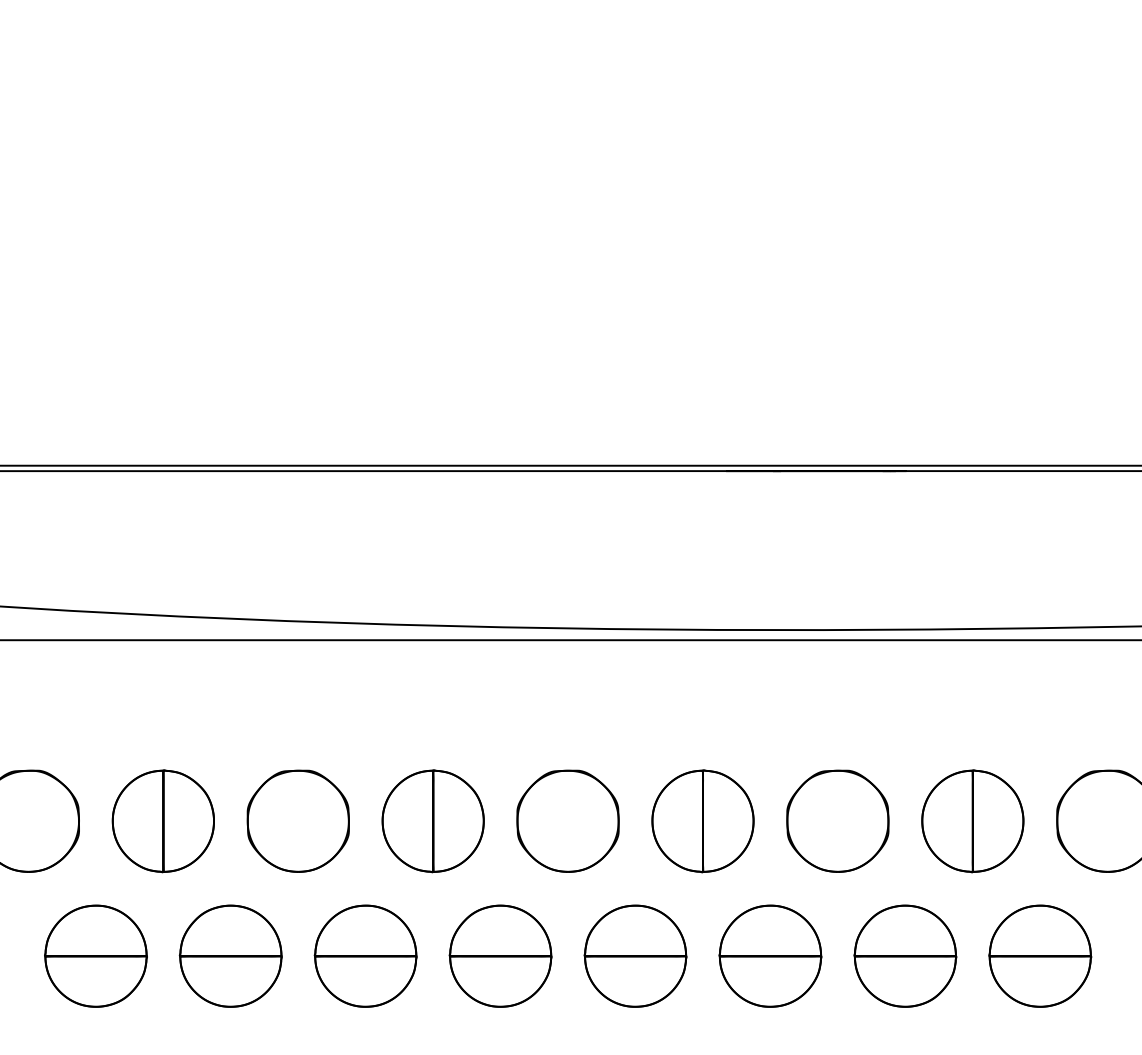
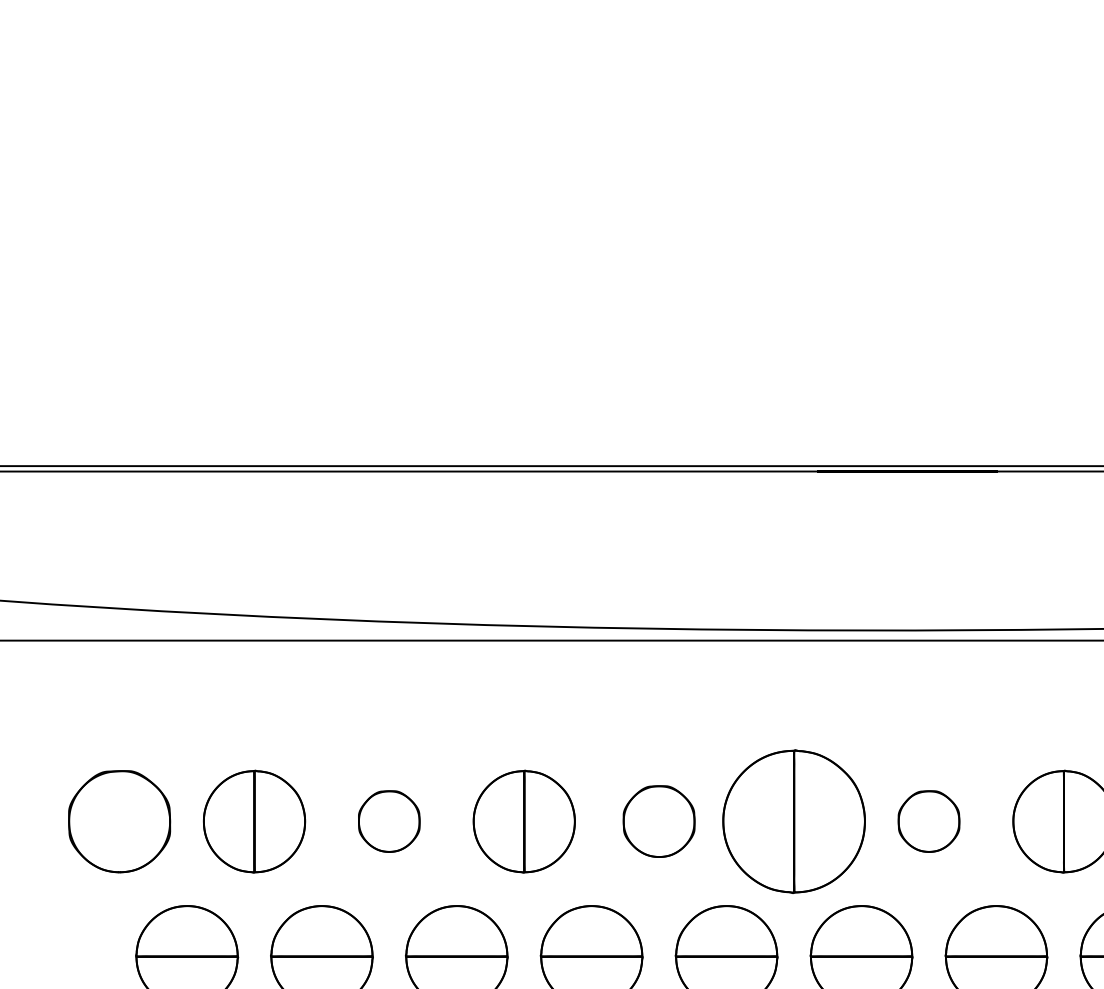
part: (297, 820) -> (388, 820), size x0.6
part: (567, 820) -> (658, 820), size x0.7
part: (837, 820) -> (928, 820), size x0.6
part: (702, 821) -> (793, 821), size x1.4

